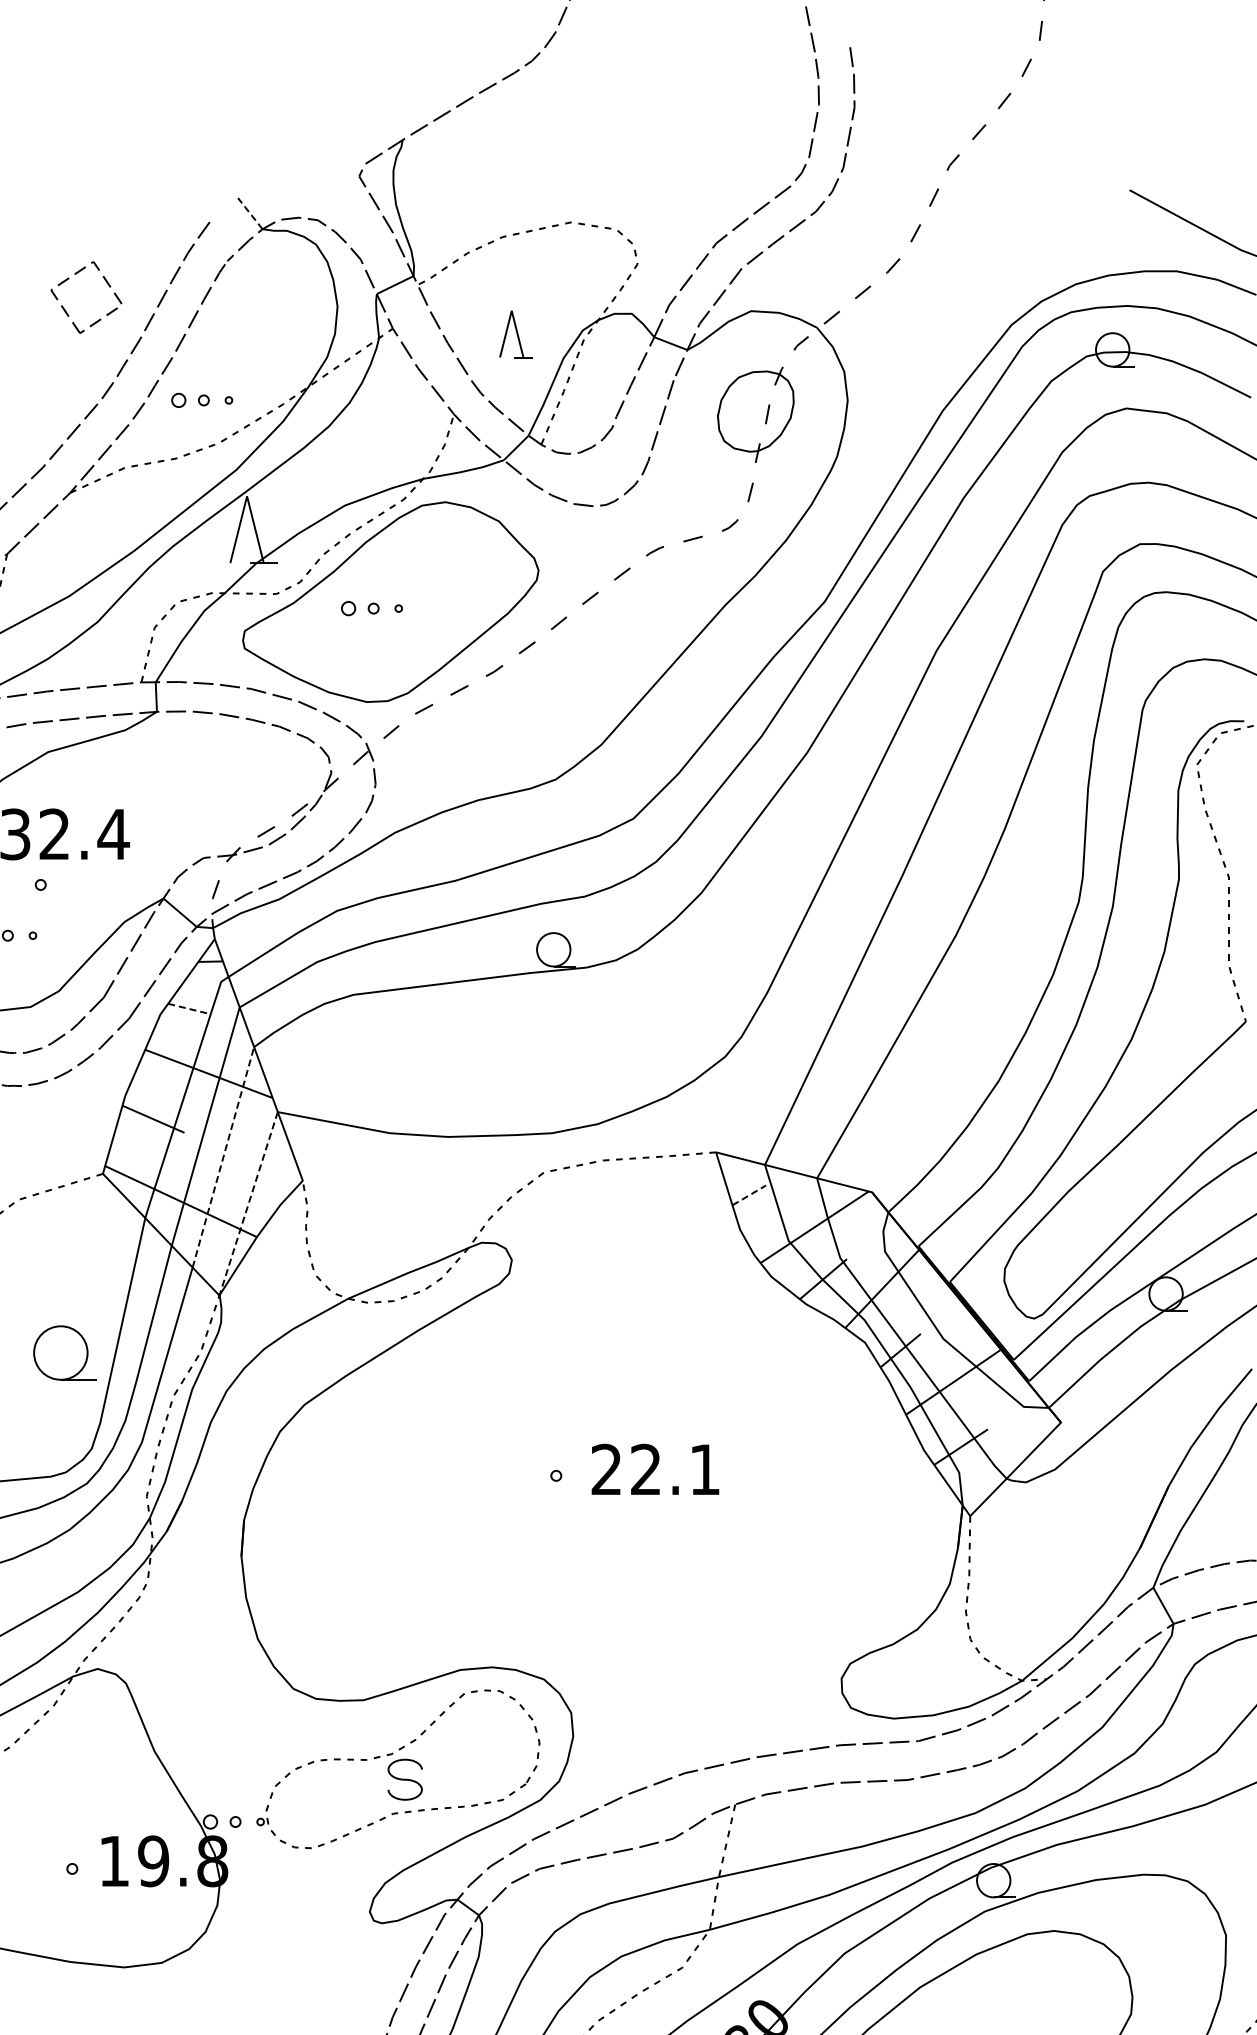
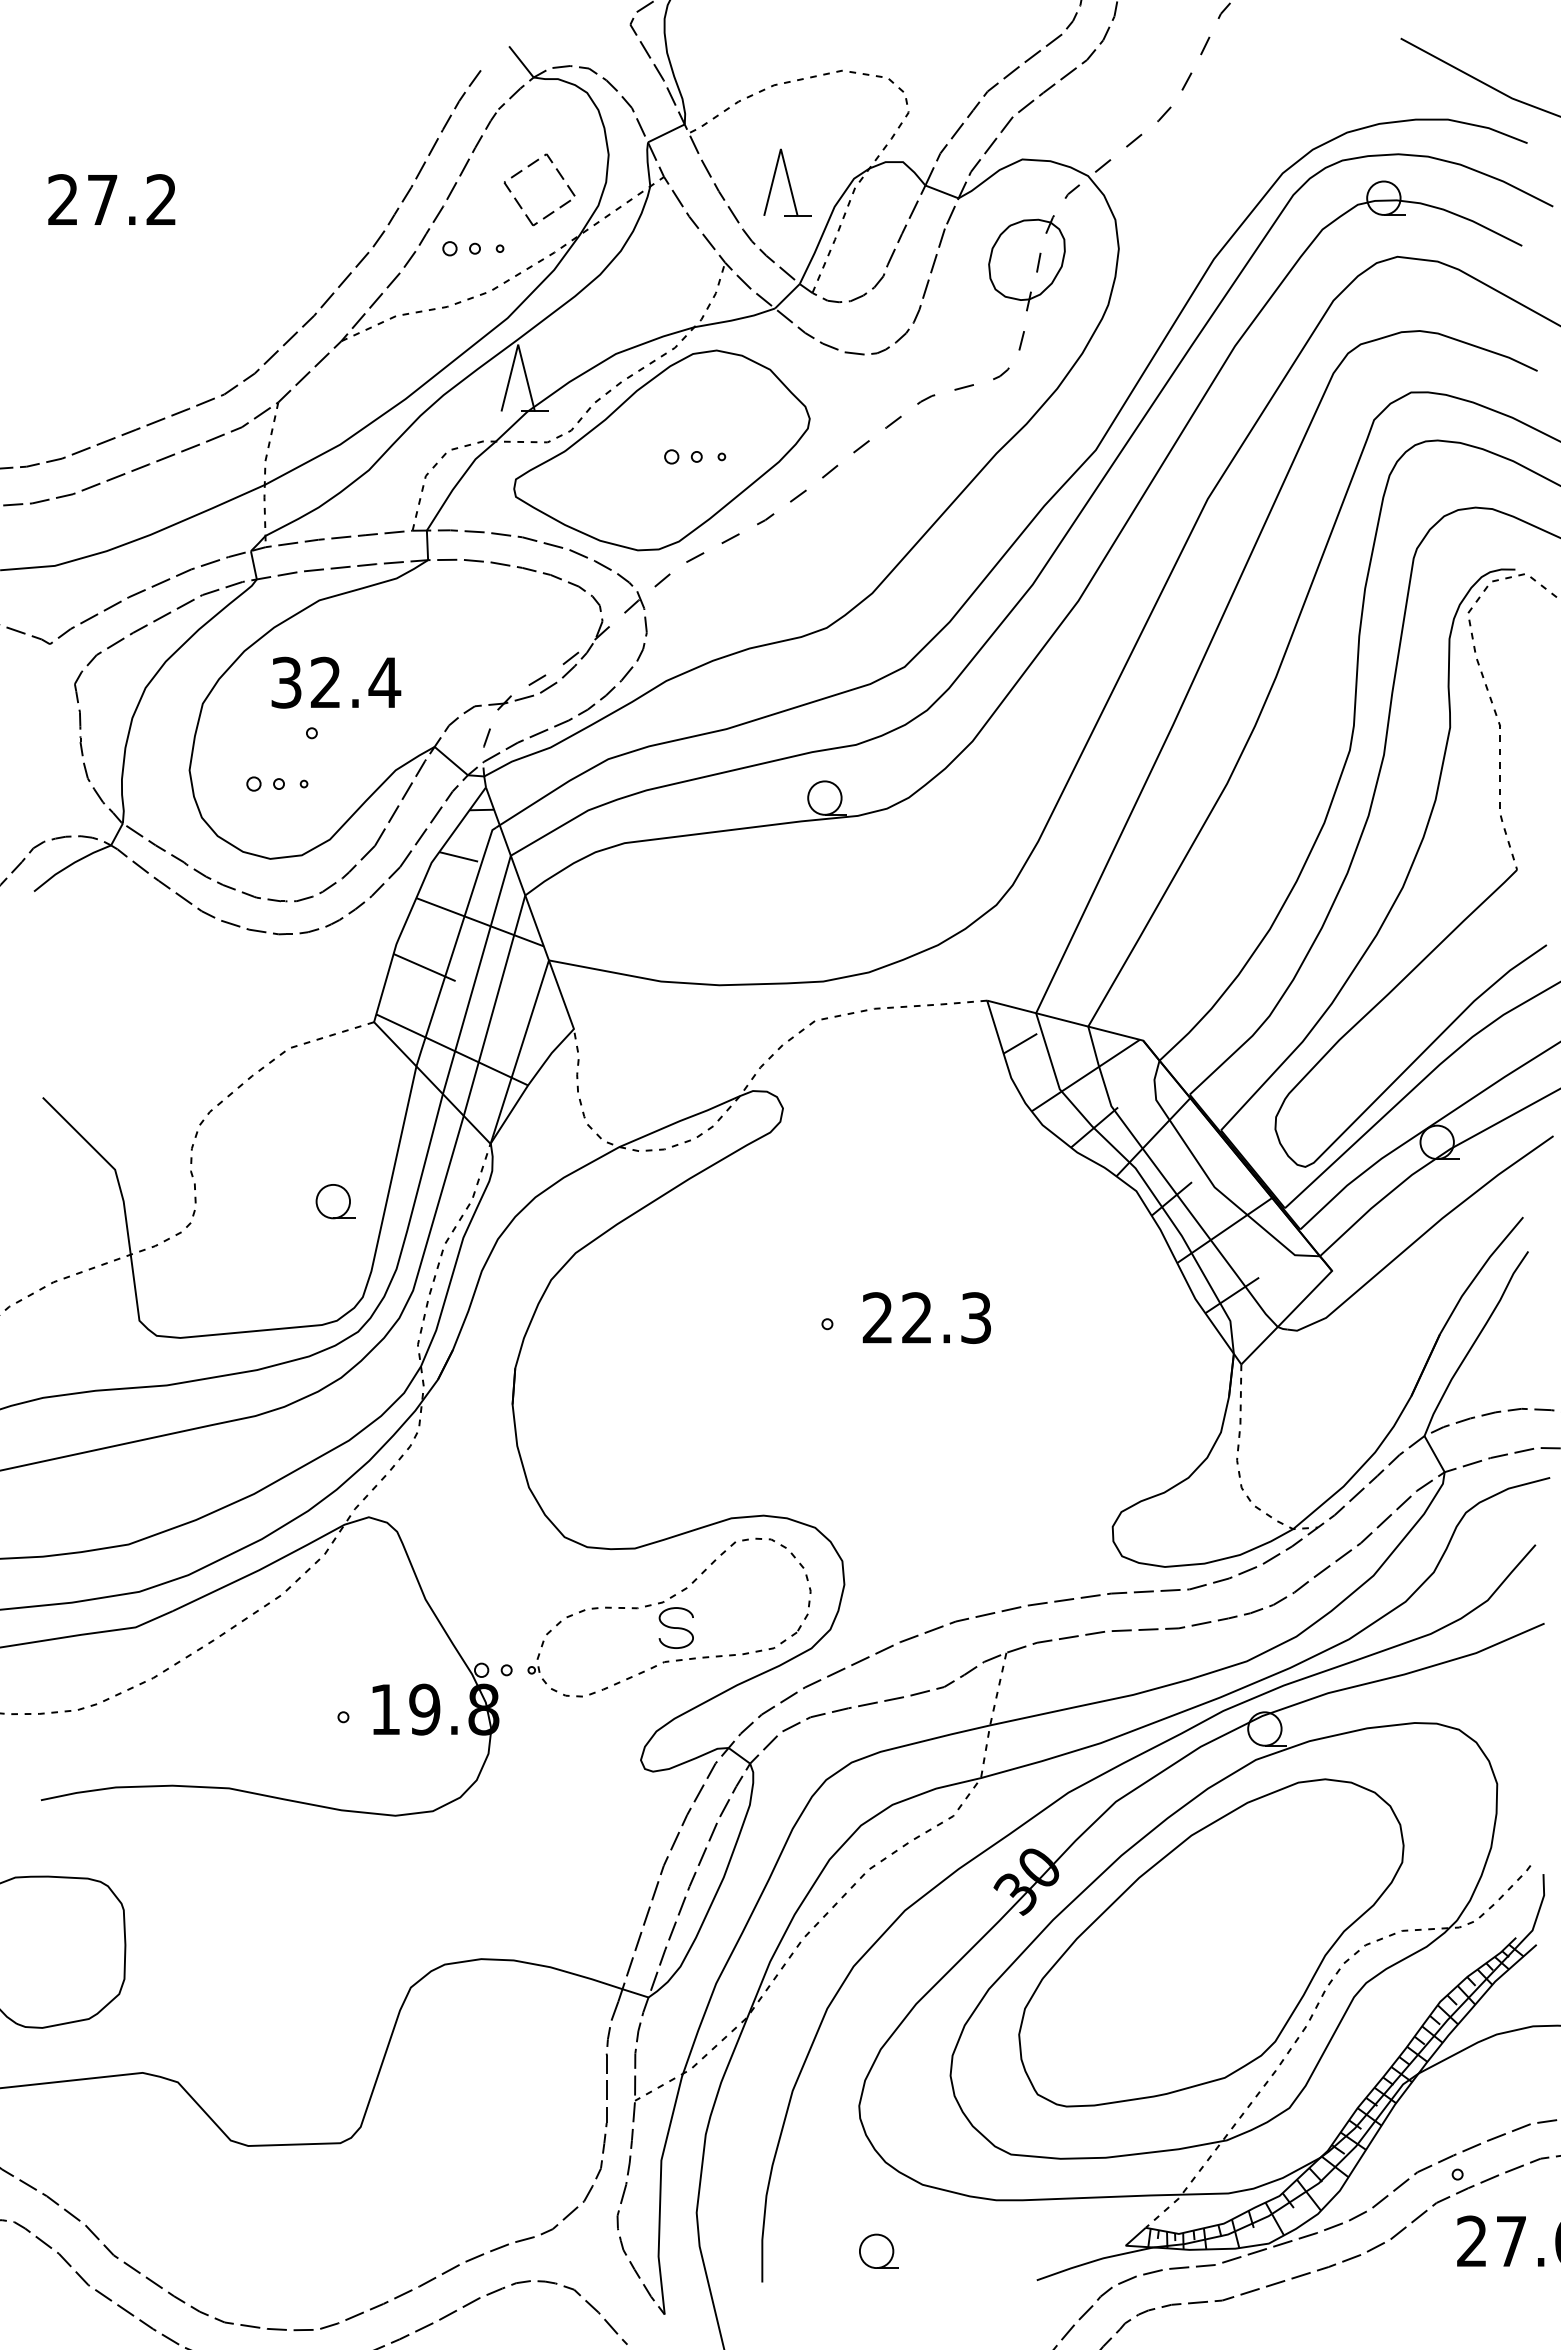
line: (250, 213) -> (521, 61), dashed -> solid
part: (65, 309) -> (518, 201), moved
part: (516, 334) -> (787, 182), size x1.43
part: (372, 608) -> (695, 456), moved
line: (187, 1008) -> (458, 856), dashed -> solid
line: (223, 1157) -> (494, 1005), dashed -> solid
line: (749, 1195) -> (1020, 1043), dashed -> solid
line: (248, 1203) -> (519, 1051), dashed -> solid
part: (64, 1353) -> (335, 1201), size x0.62
text: (704, 1470) -> (975, 1318), 22.1 -> 22.3

